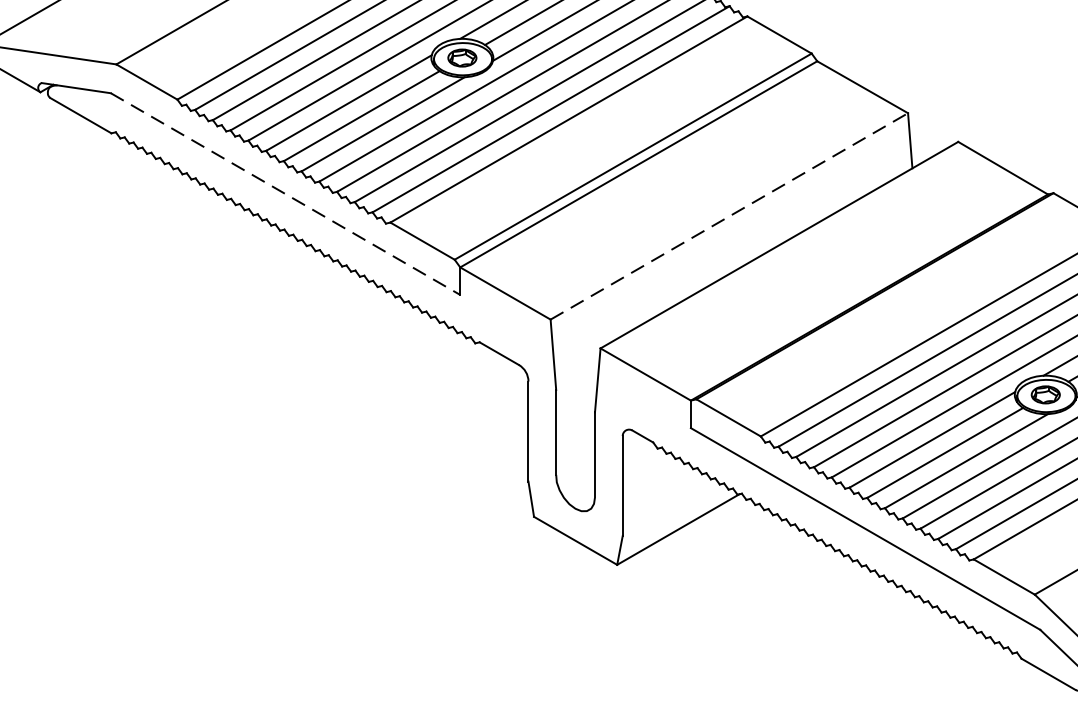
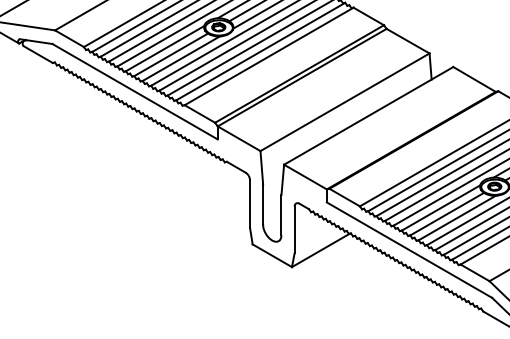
line: (286, 193) -> (135, 91), dashed -> solid
line: (730, 216) -> (345, 102), dashed -> solid

